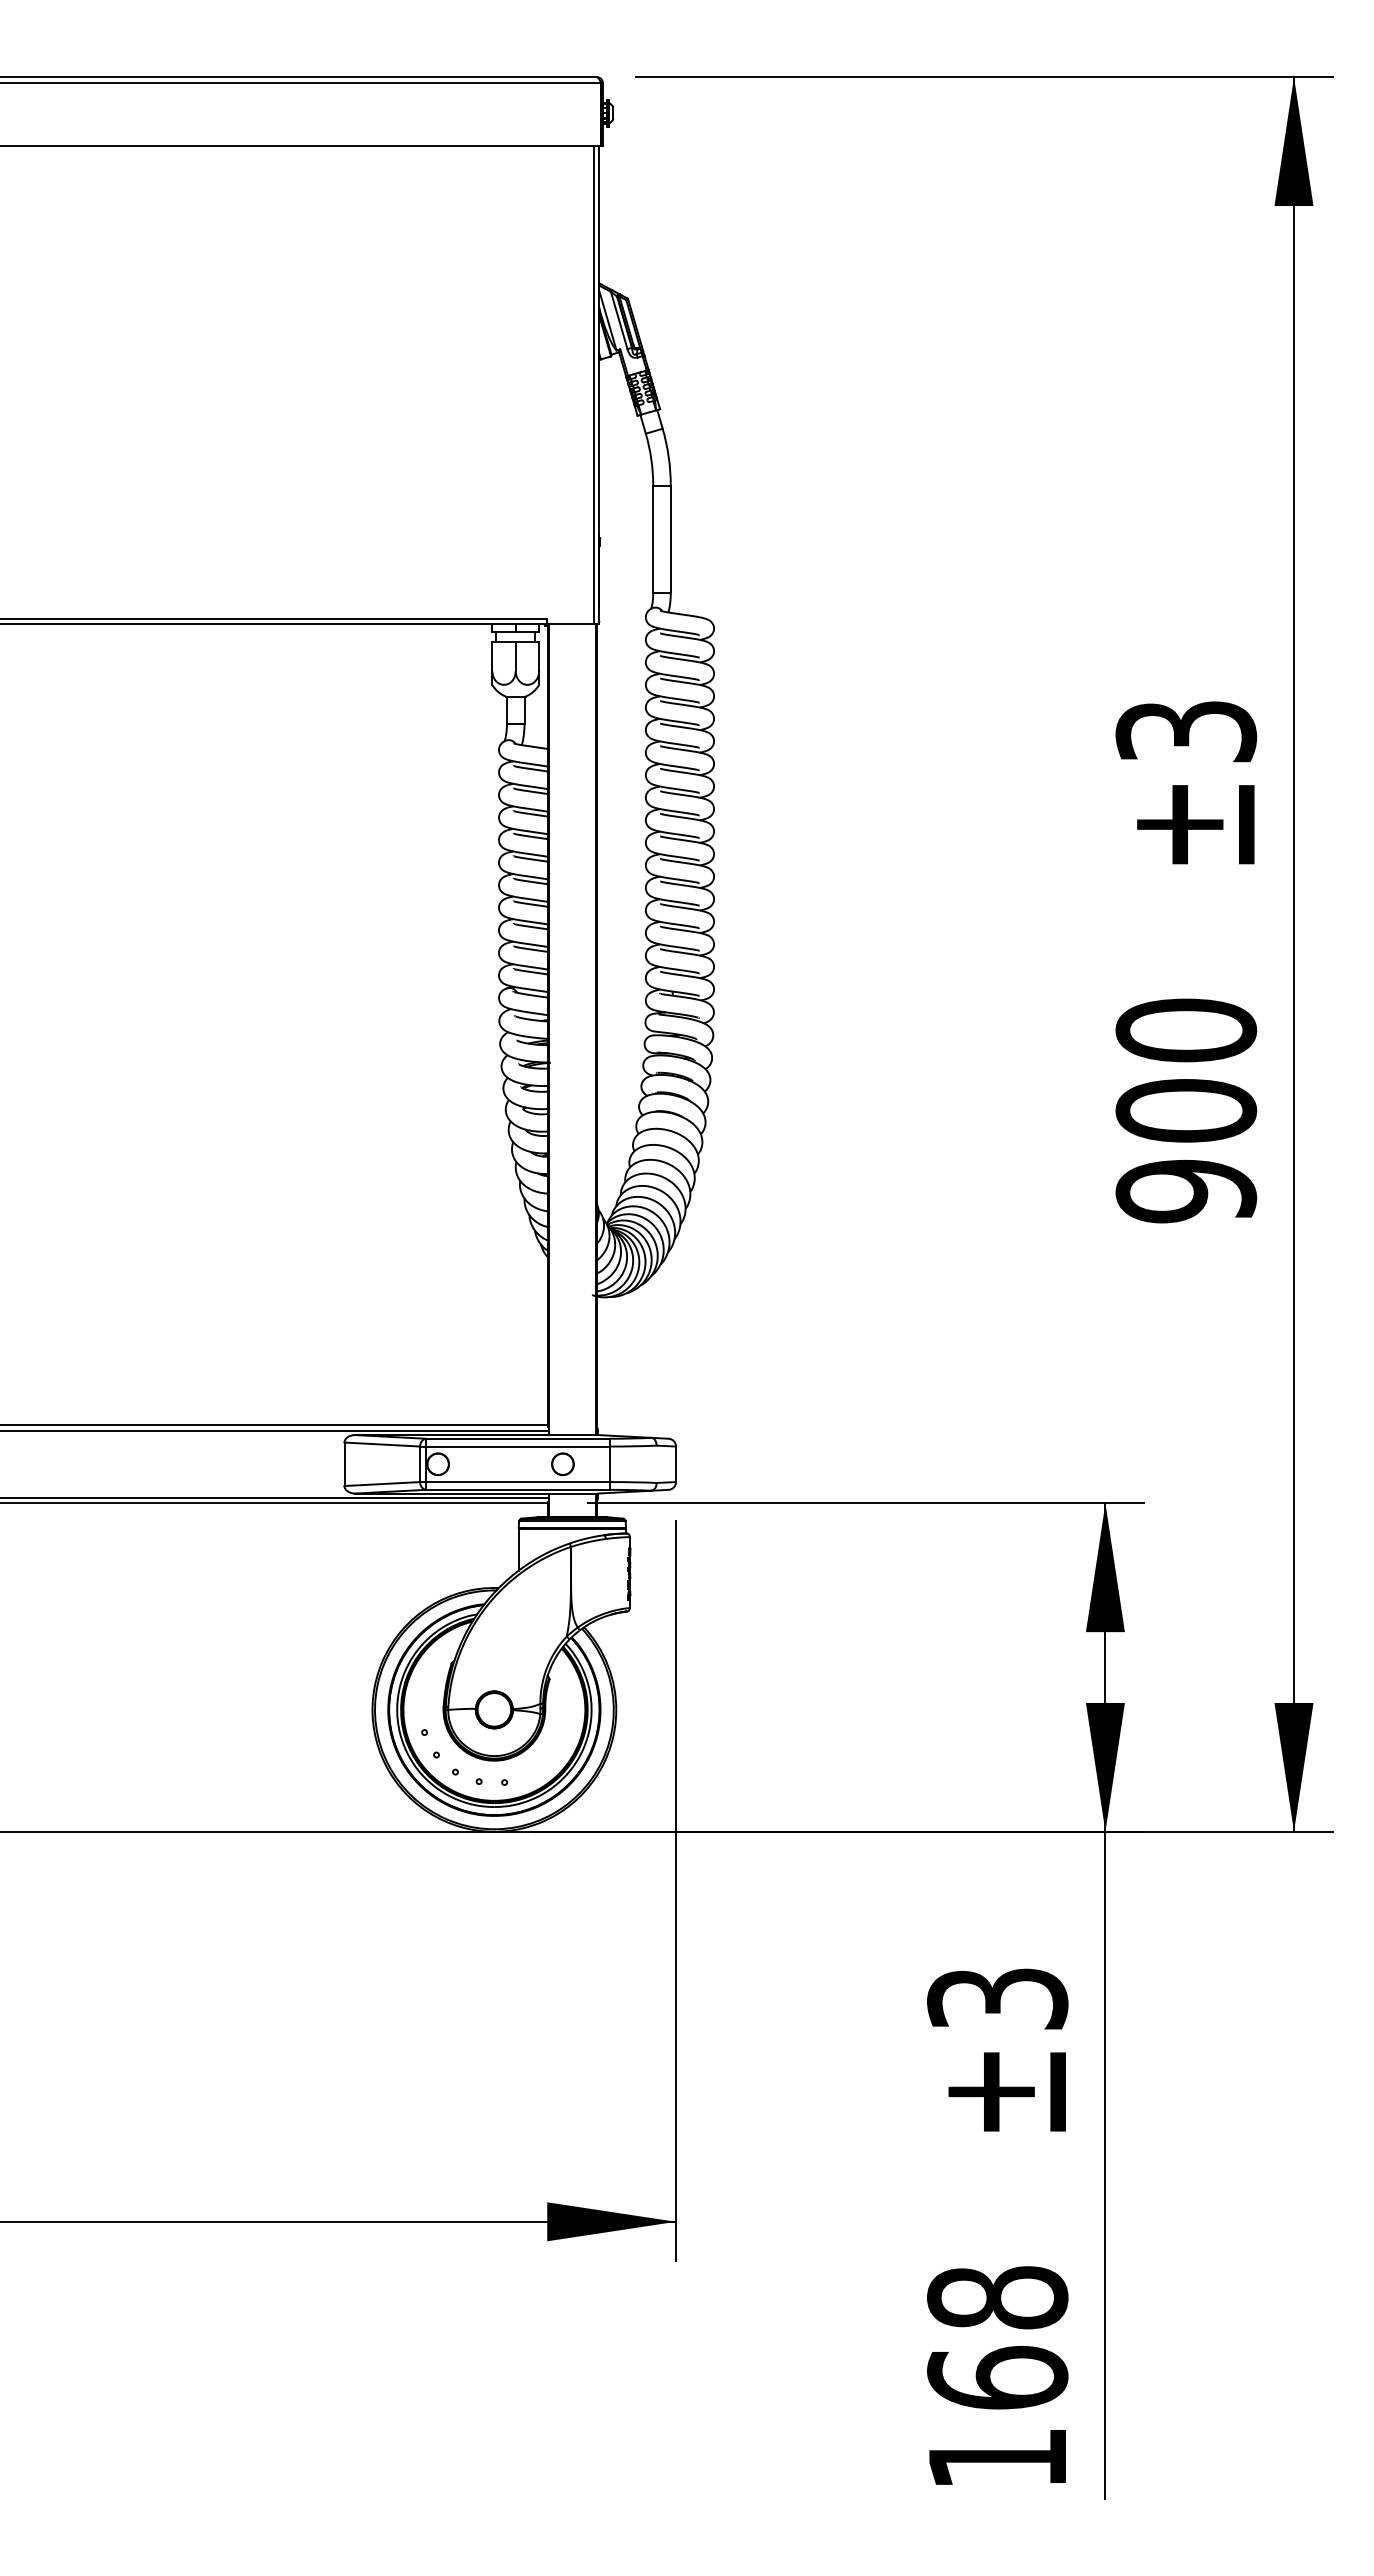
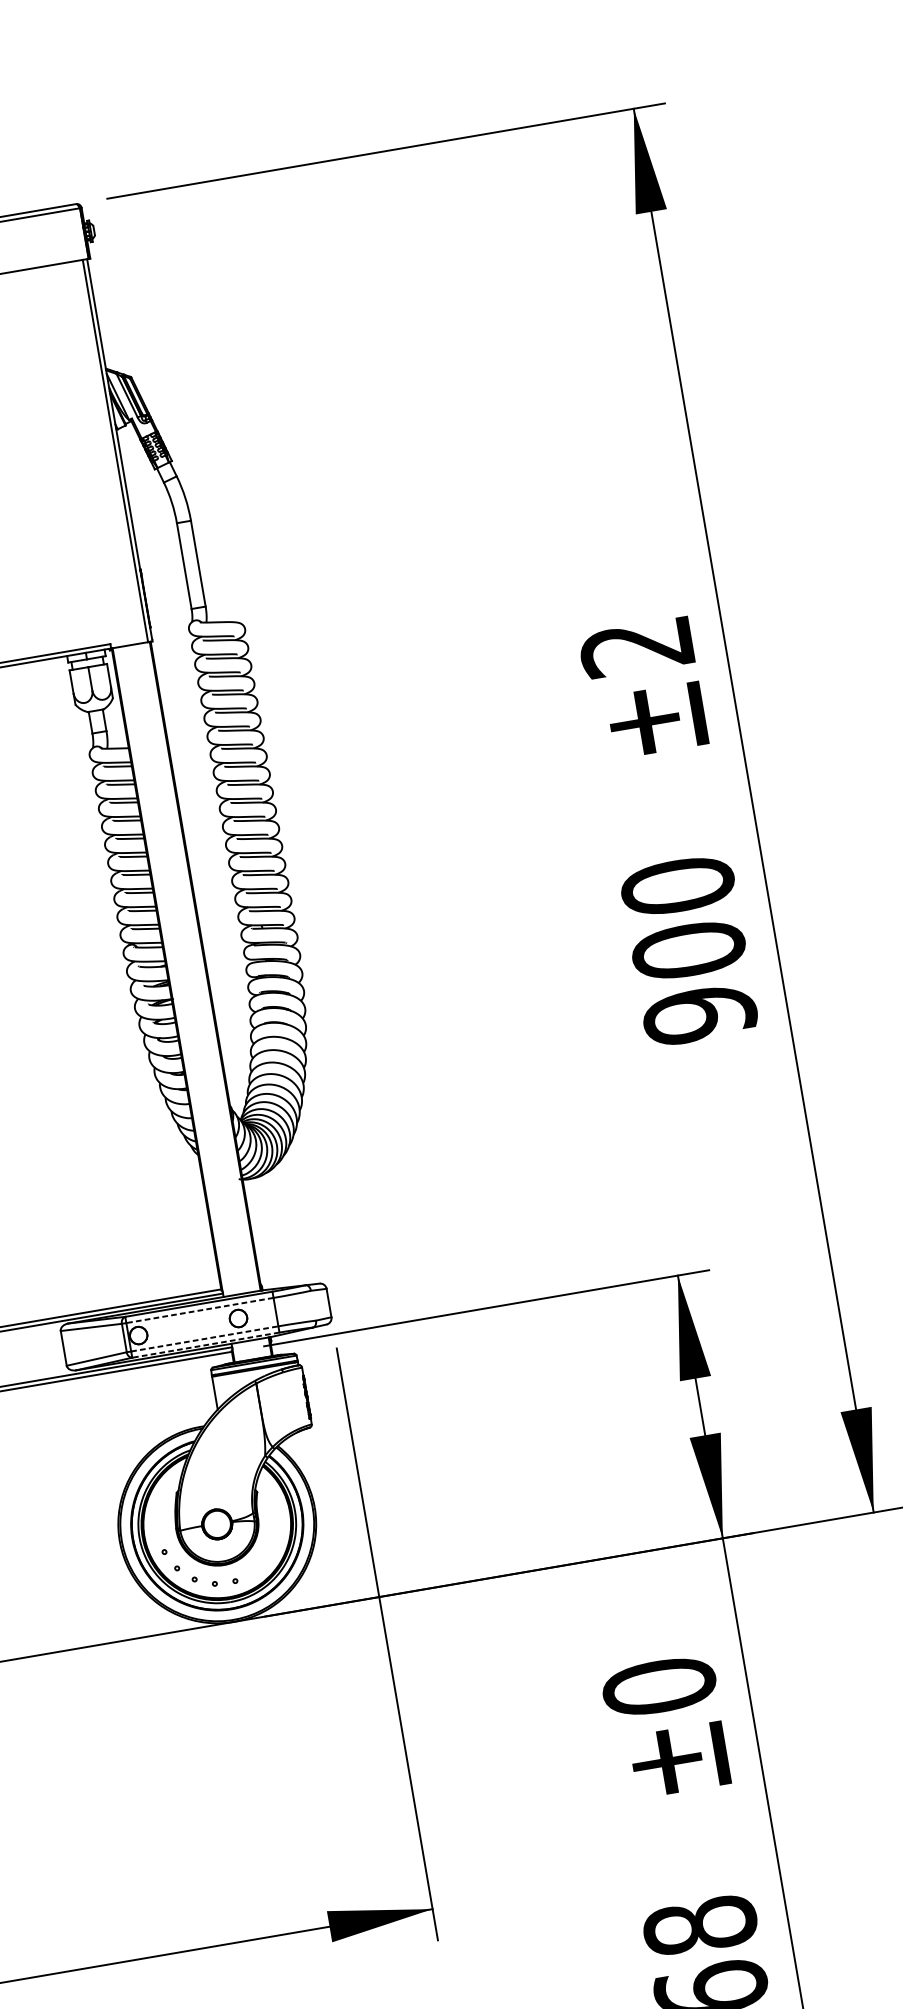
text: (1186, 731) -> (637, 646), ±3 -> ±2
line: (517, 1446) -> (199, 1310), solid -> dashed
line: (517, 1482) -> (204, 1339), solid -> dashed
line: (517, 1489) -> (205, 1344), solid -> dashed
text: (997, 1998) -> (659, 1686), ±3 -> ±0

